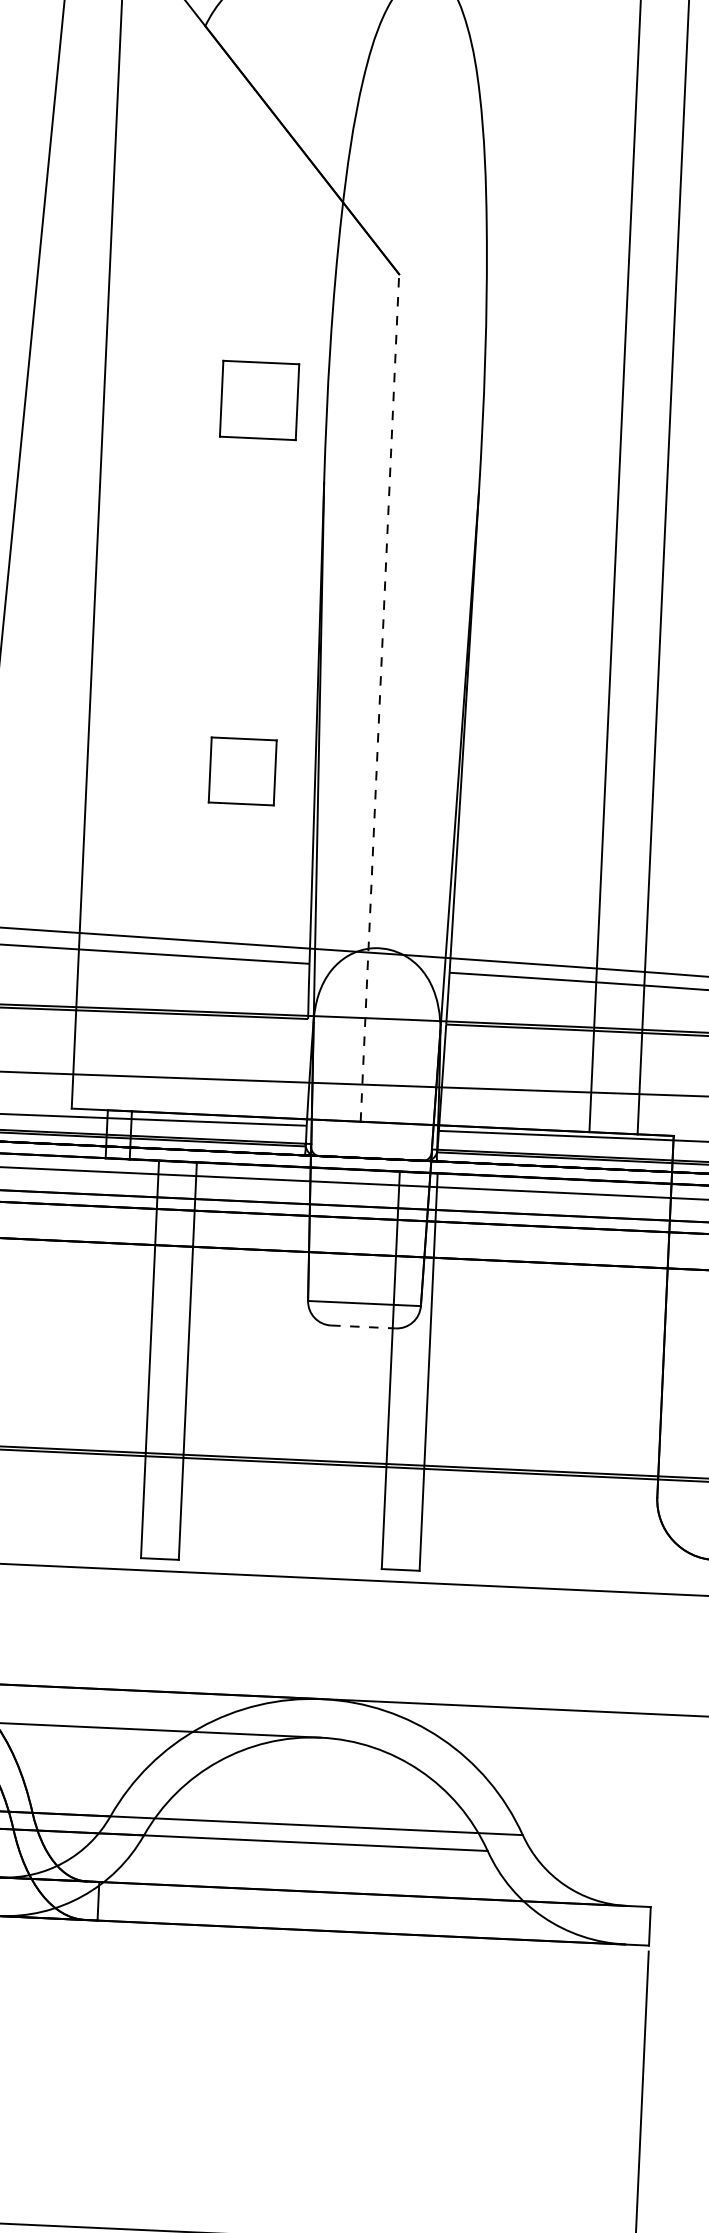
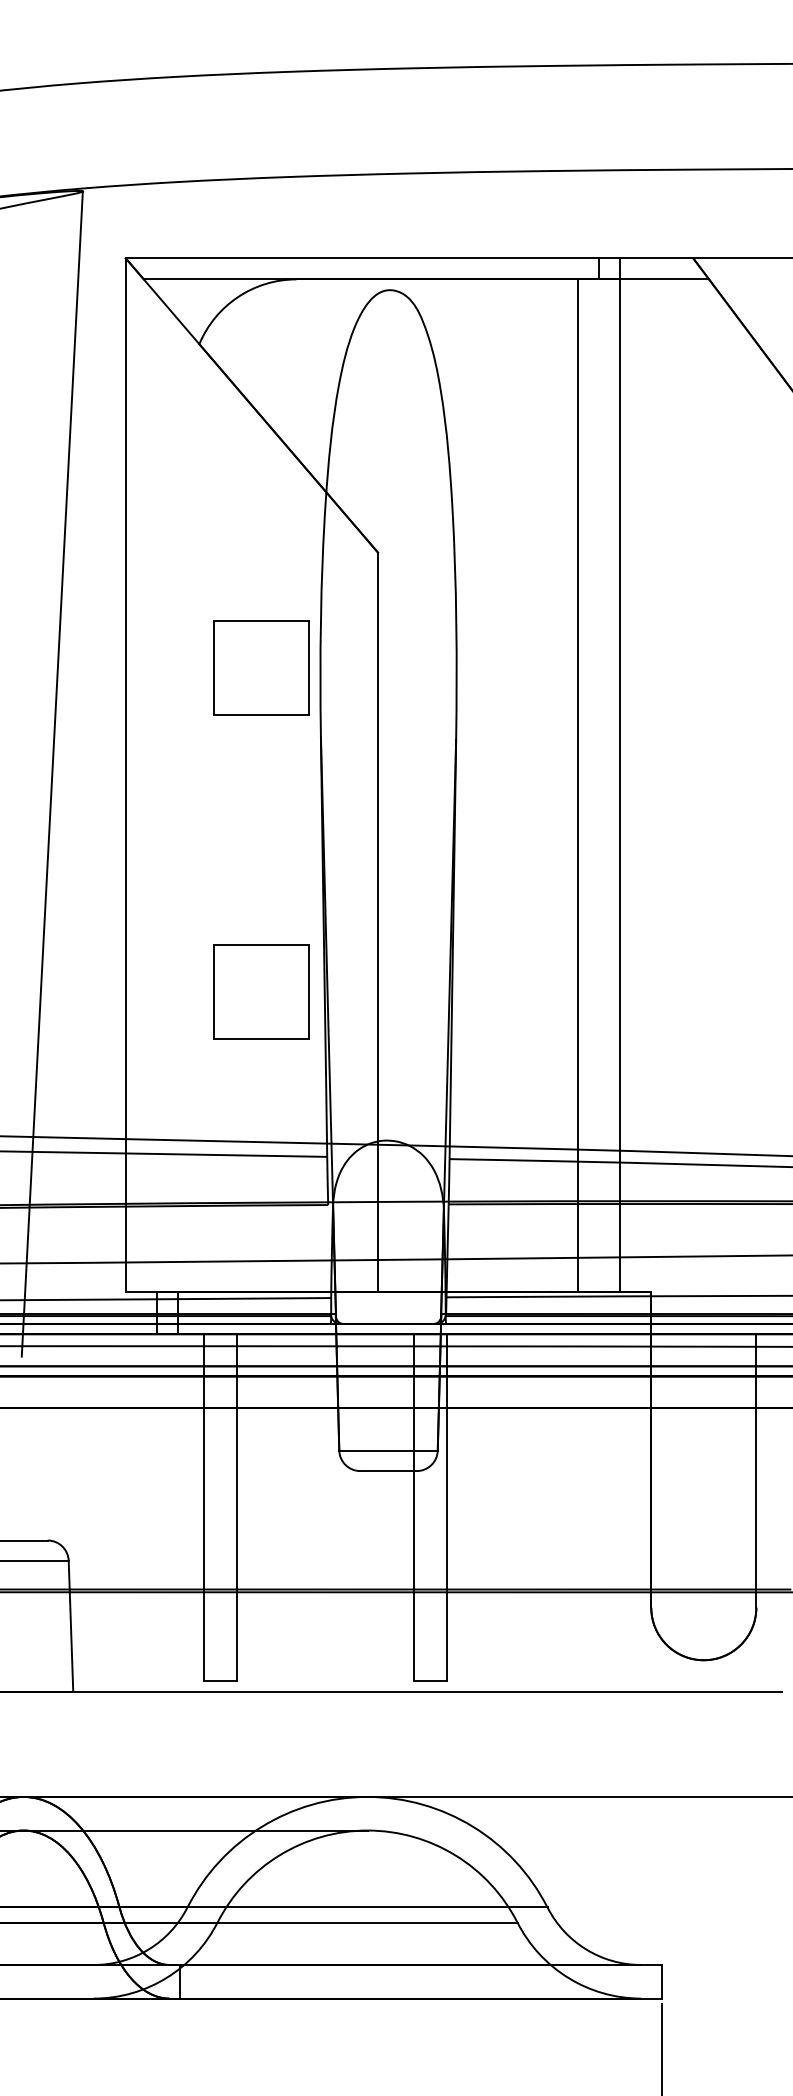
part: (259, 399) -> (261, 667), size x1.43
line: (380, 697) -> (378, 922), dashed -> solid
part: (242, 770) -> (261, 991), size x1.67
line: (364, 1327) -> (389, 1471), dashed -> solid

